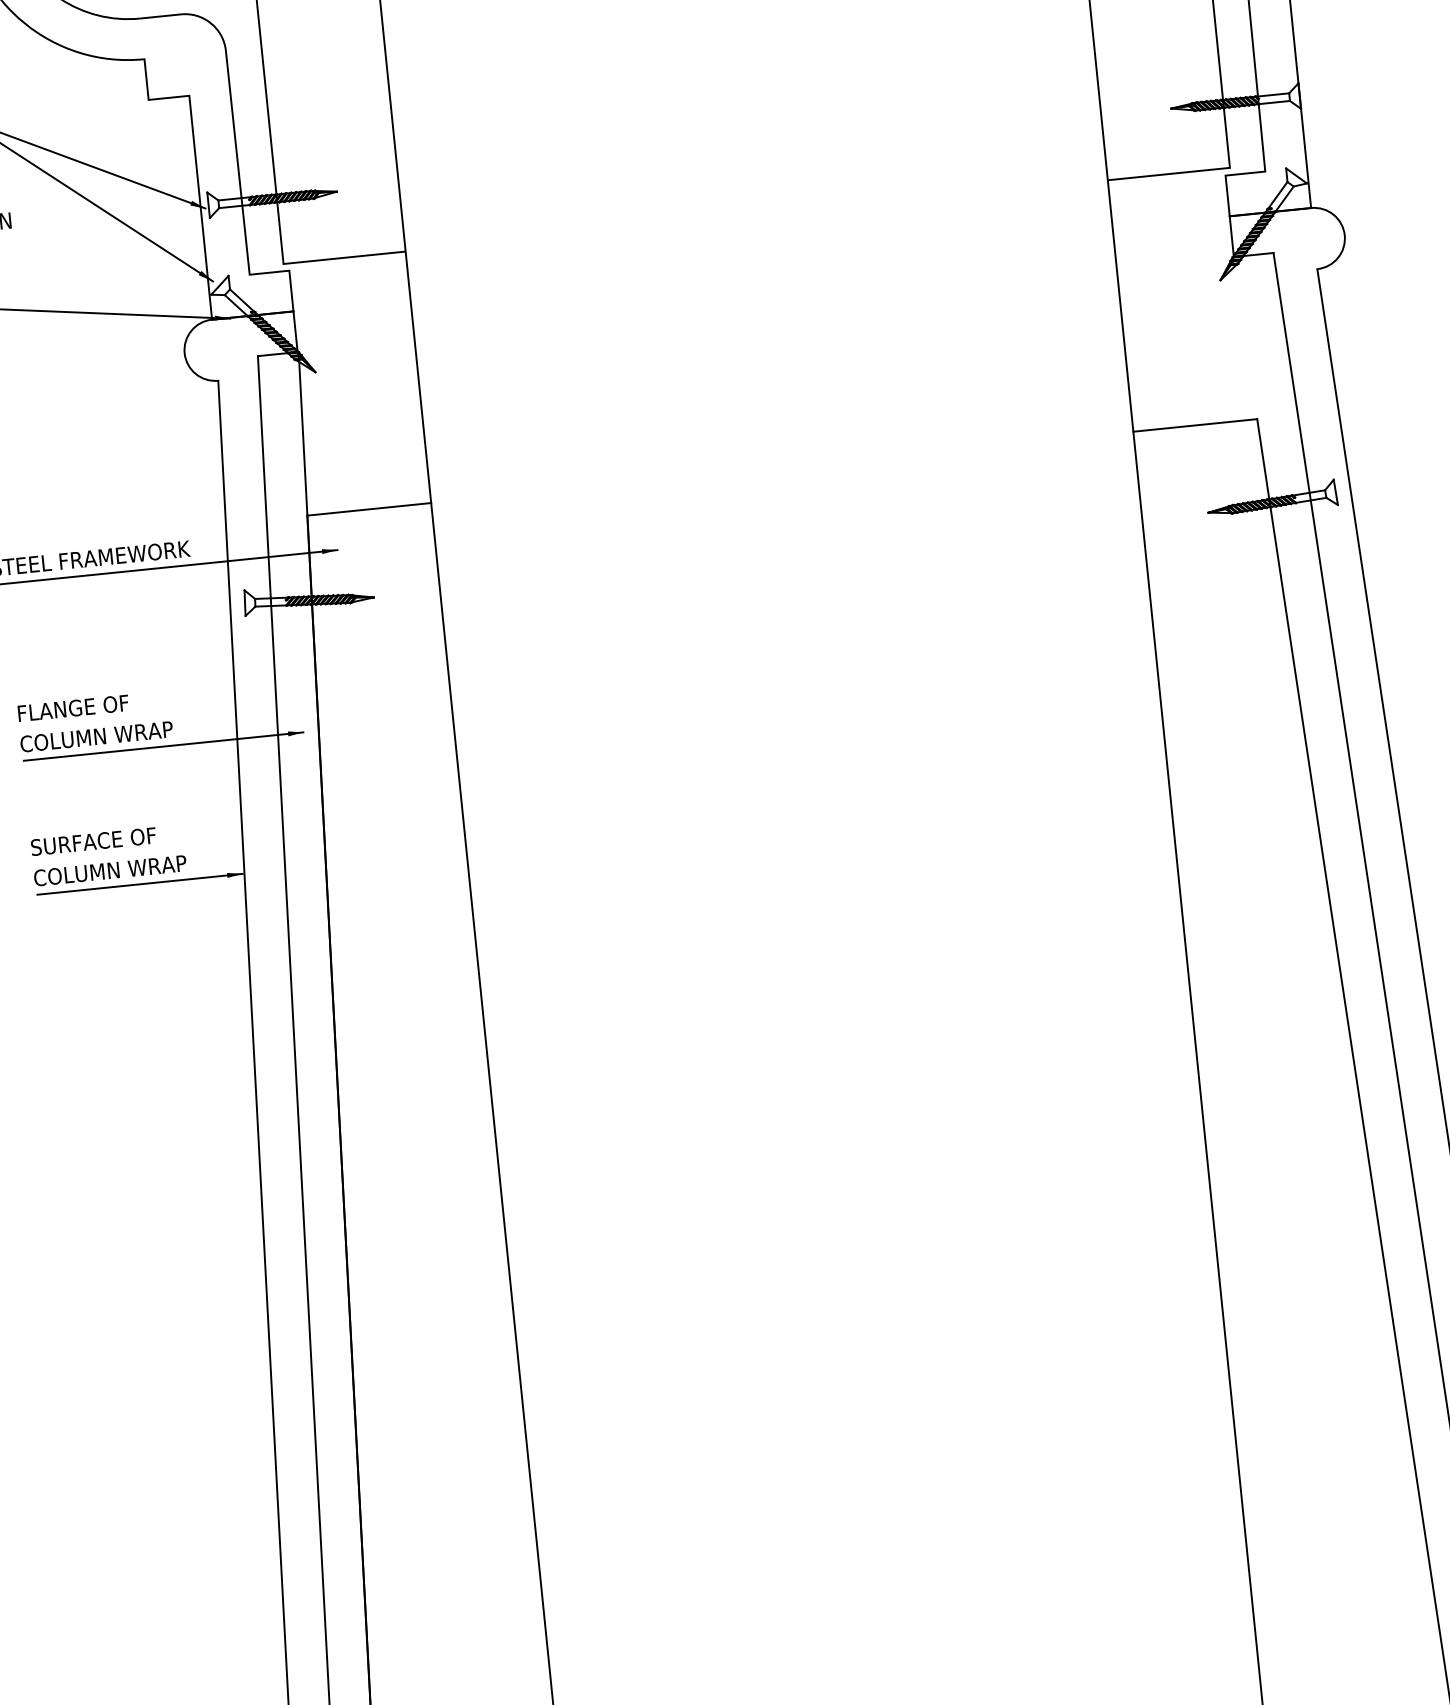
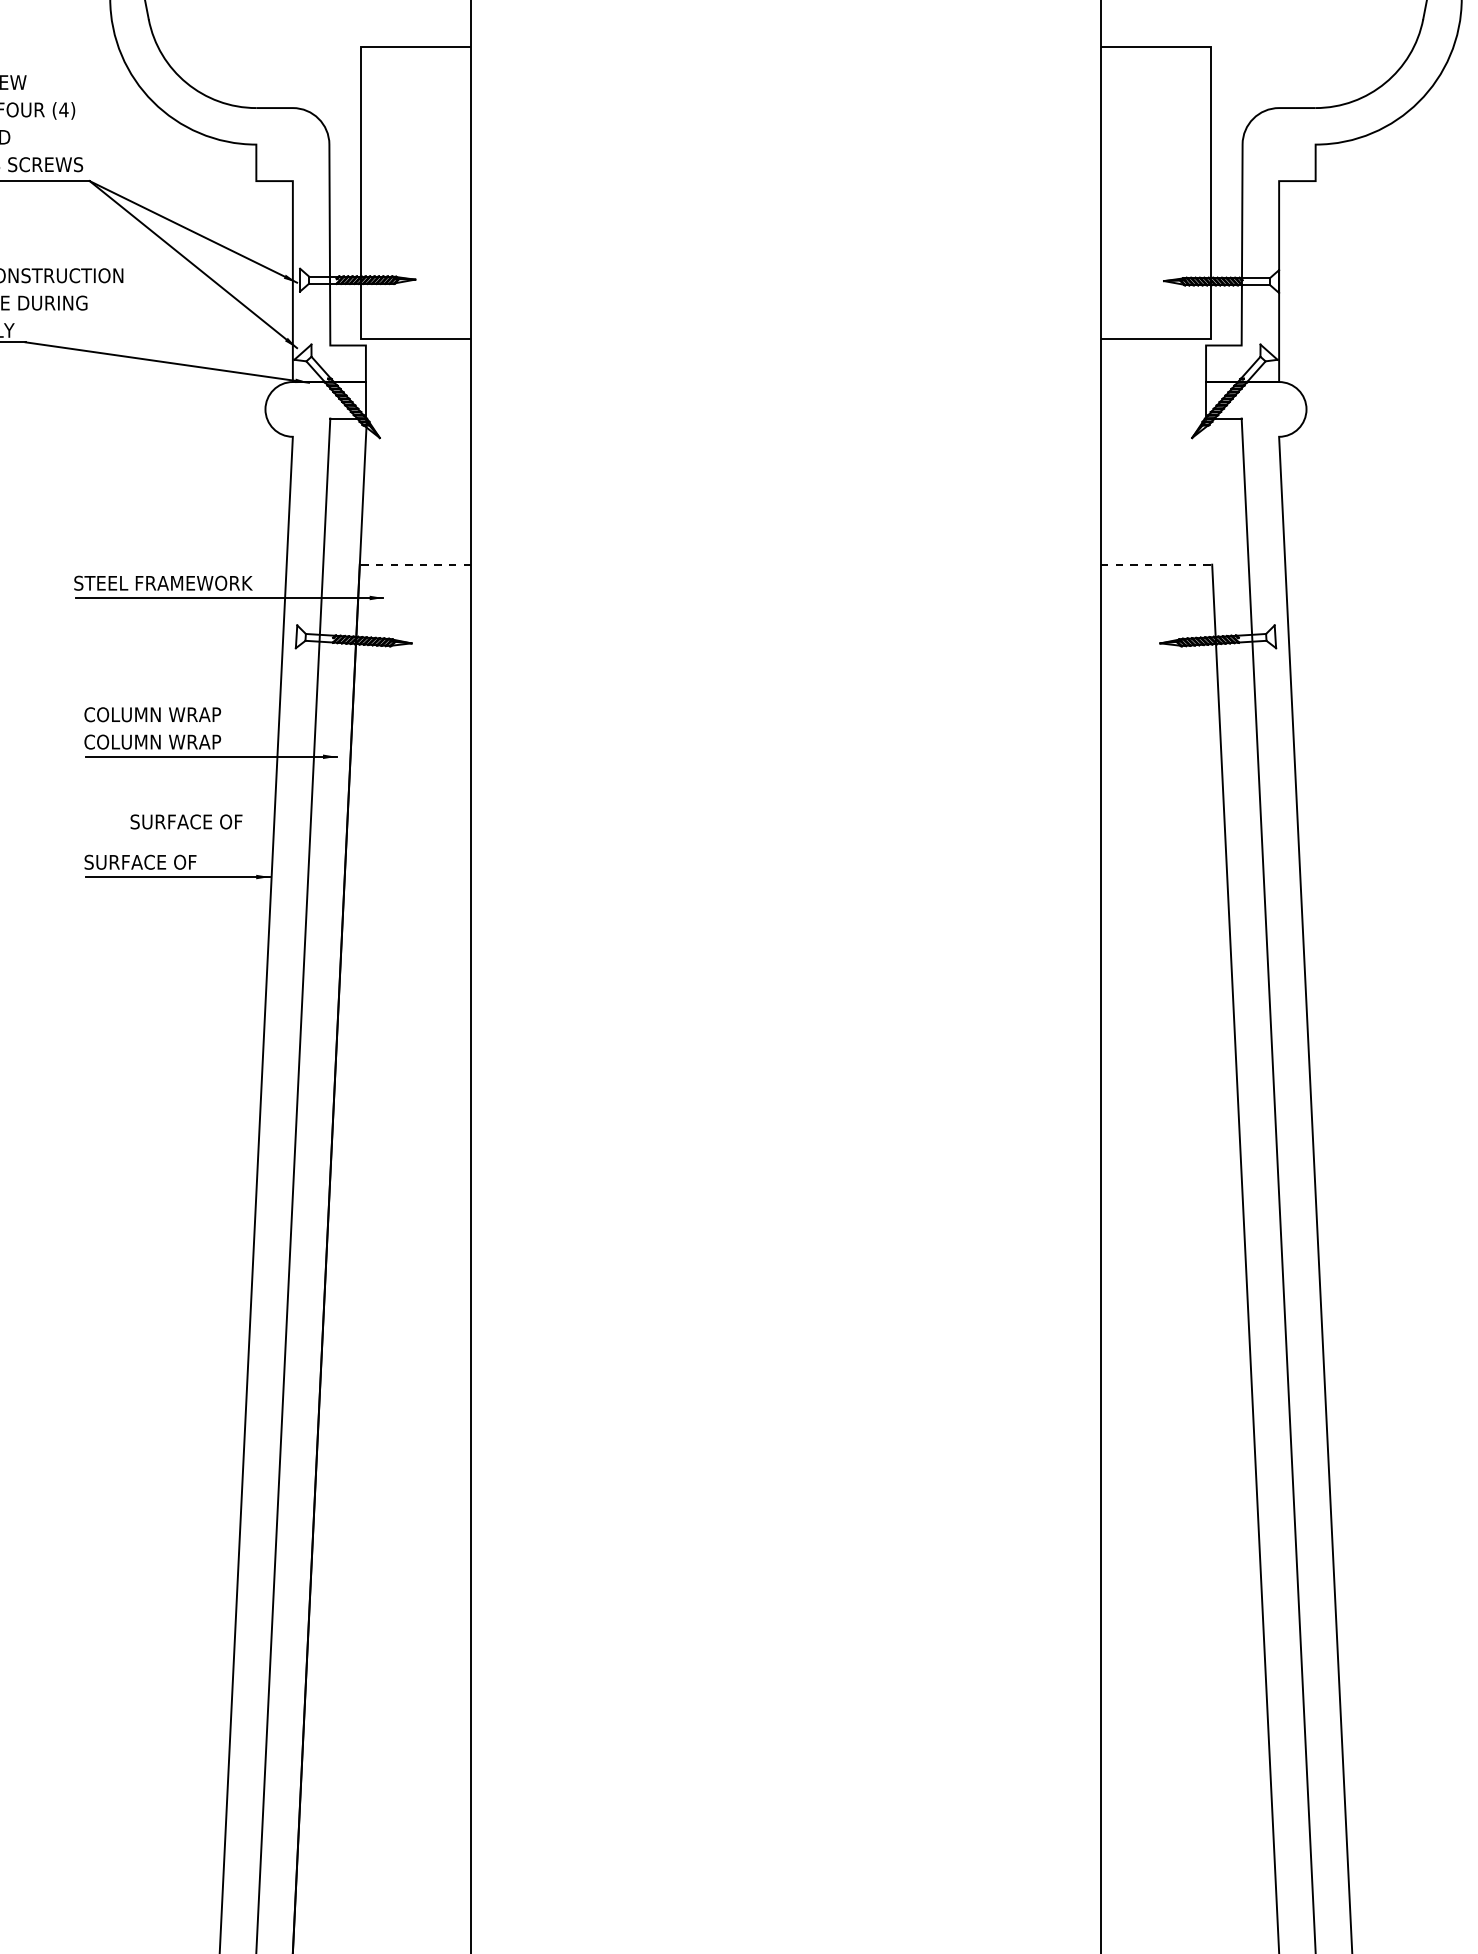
line: (1195, 425) -> (1156, 564), solid -> dashed
line: (369, 509) -> (415, 564), solid -> dashed
text: (93, 706) -> (152, 714), FLANGE OF -> COLUMN WRAP
text: (93, 841) -> (186, 821), moved
text: (109, 869) -> (152, 861), COLUMN WRAP -> SURFACE OF

